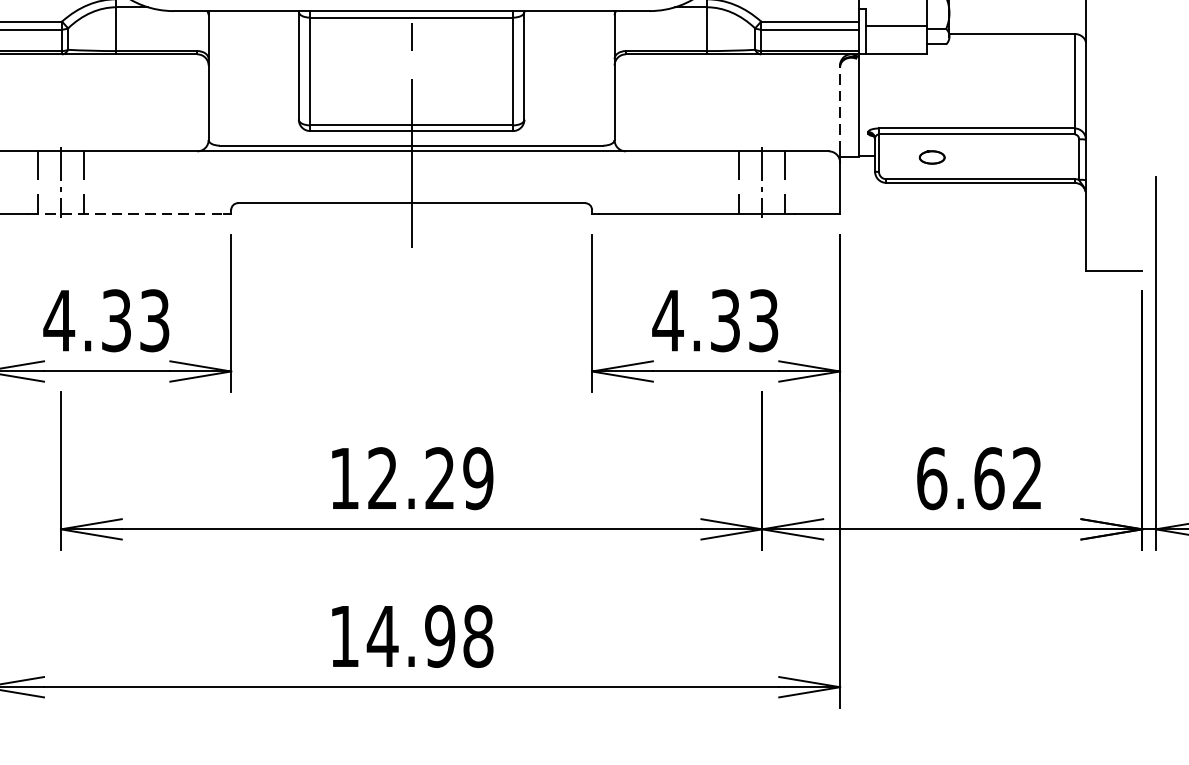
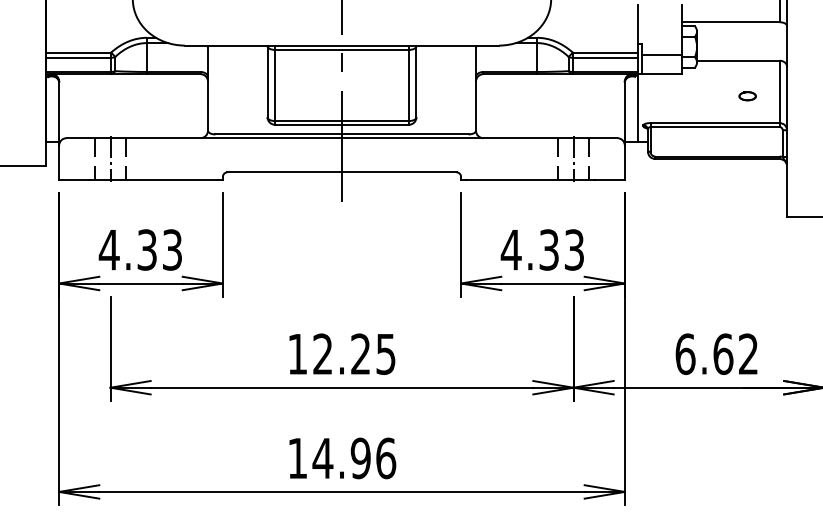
line: (839, 109) -> (624, 110), dashed -> solid
part: (931, 157) -> (747, 96), moved
line: (126, 213) -> (153, 179), dashed -> solid
text: (477, 477) -> (385, 353), 12.29 -> 12.25
text: (479, 636) -> (386, 458), 14.98 -> 14.96

